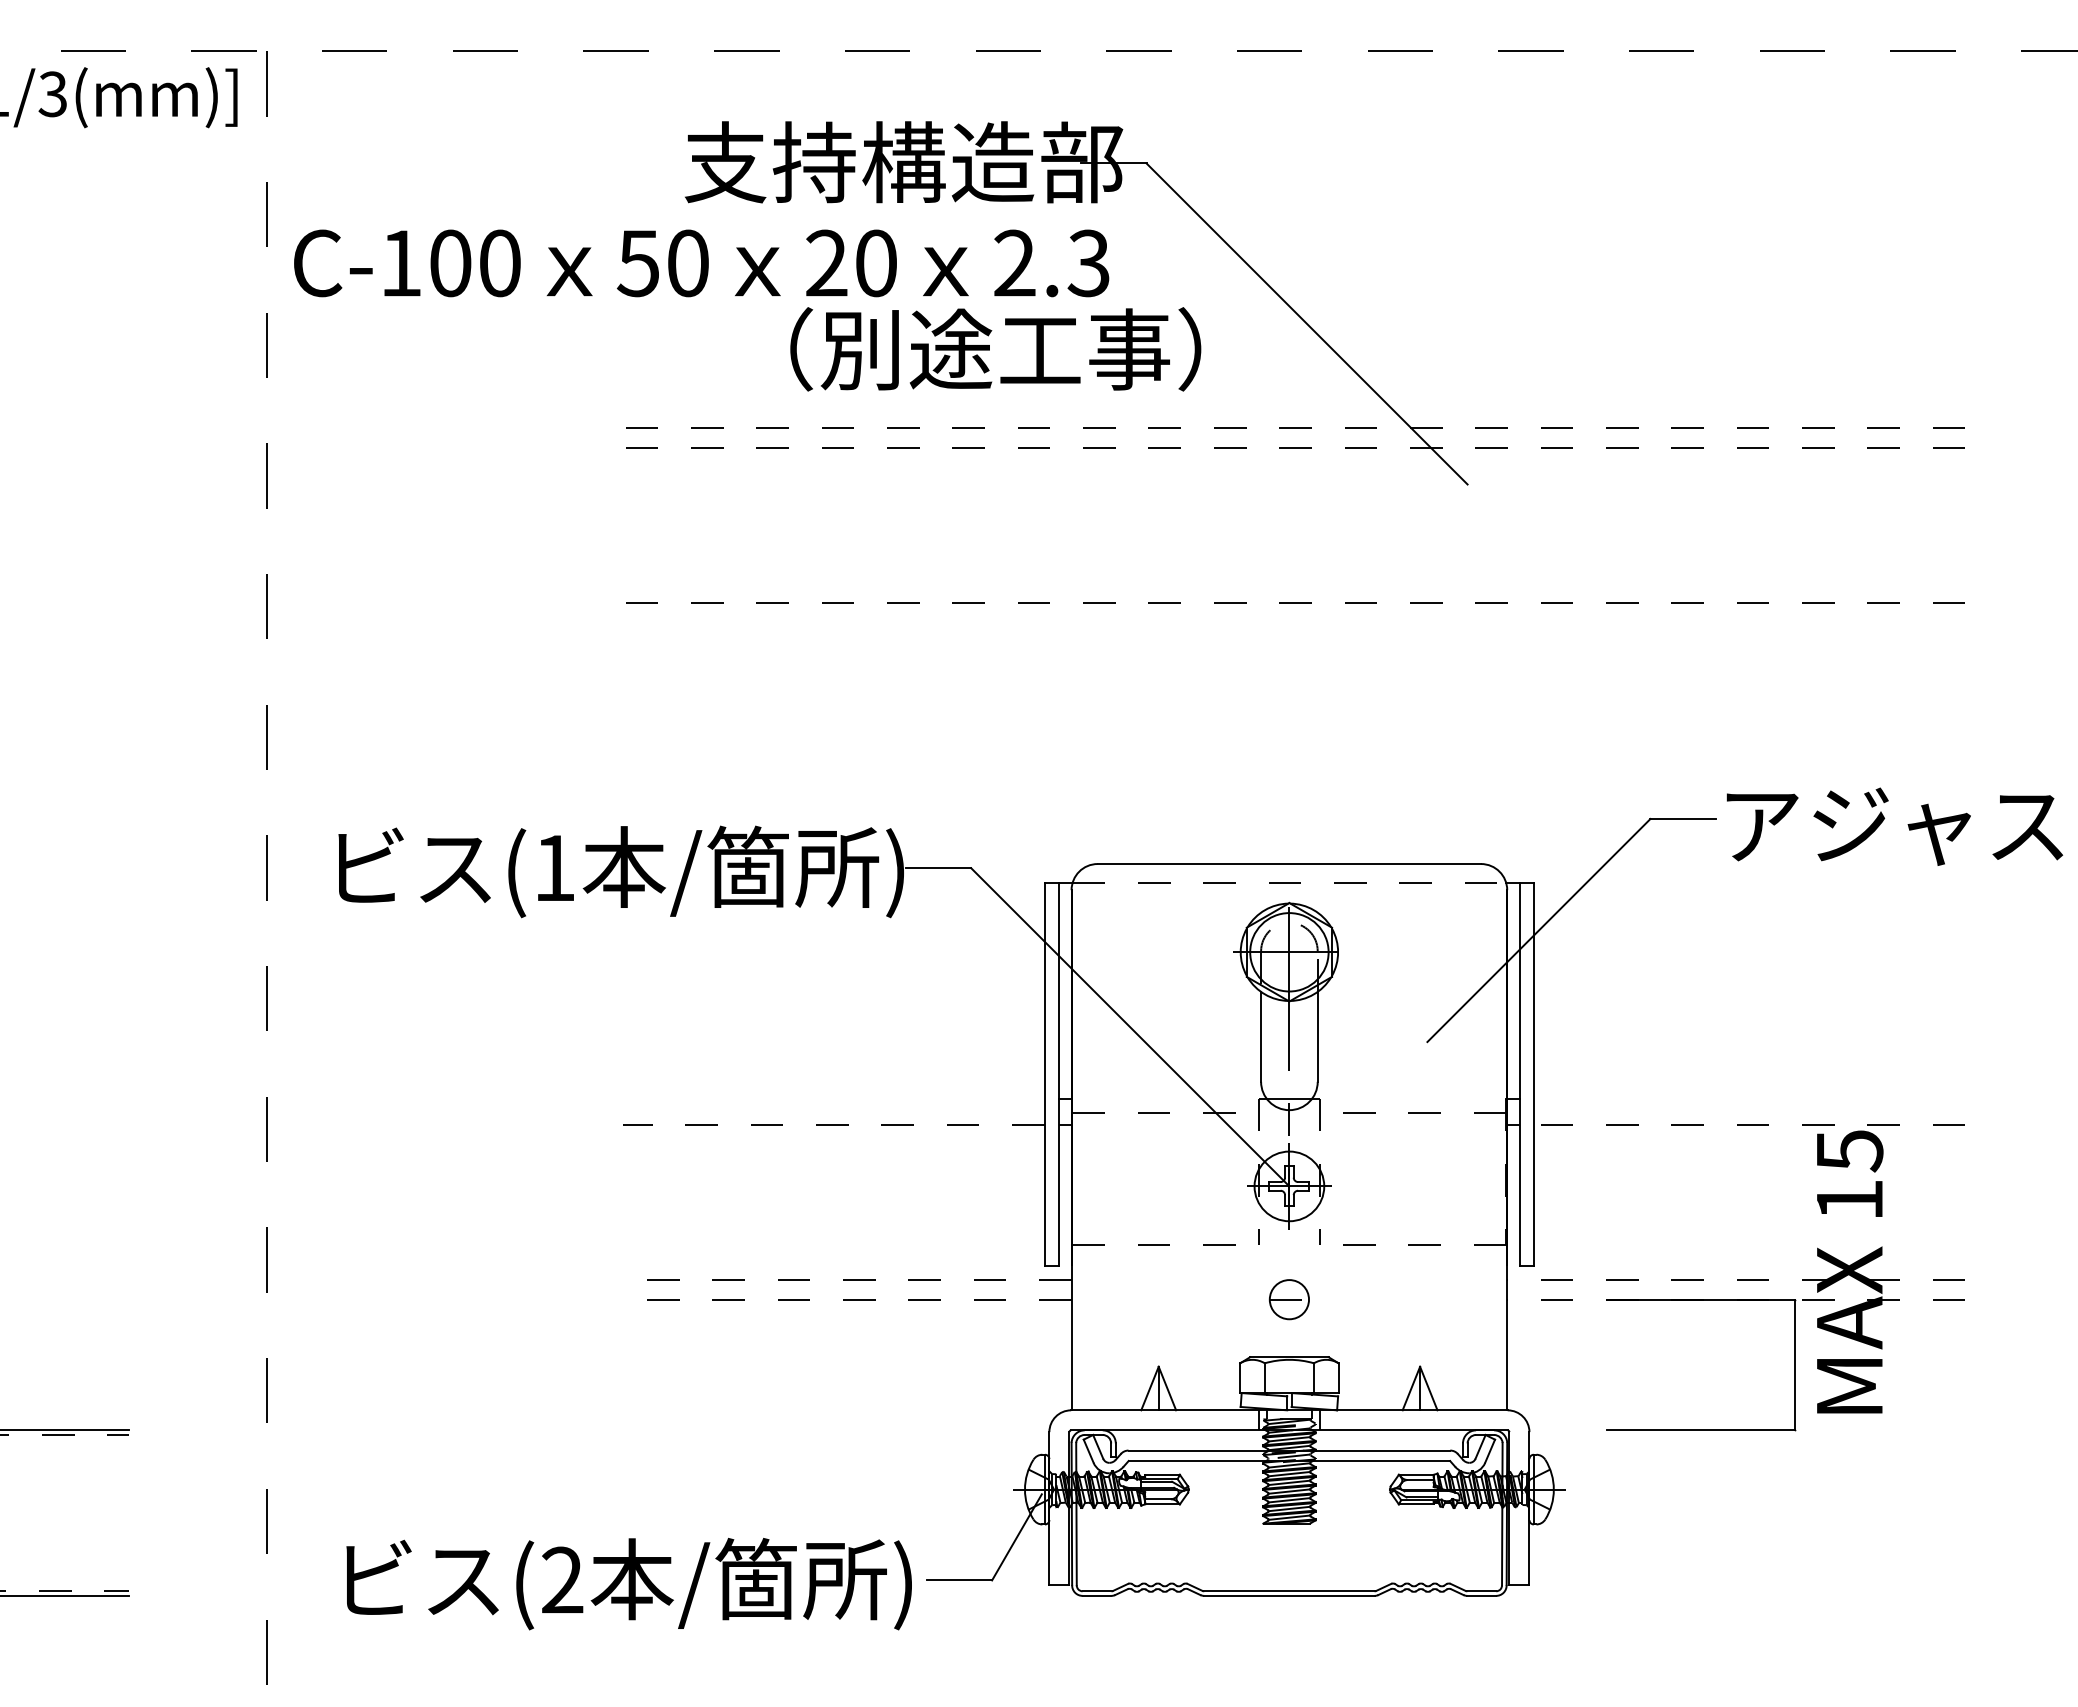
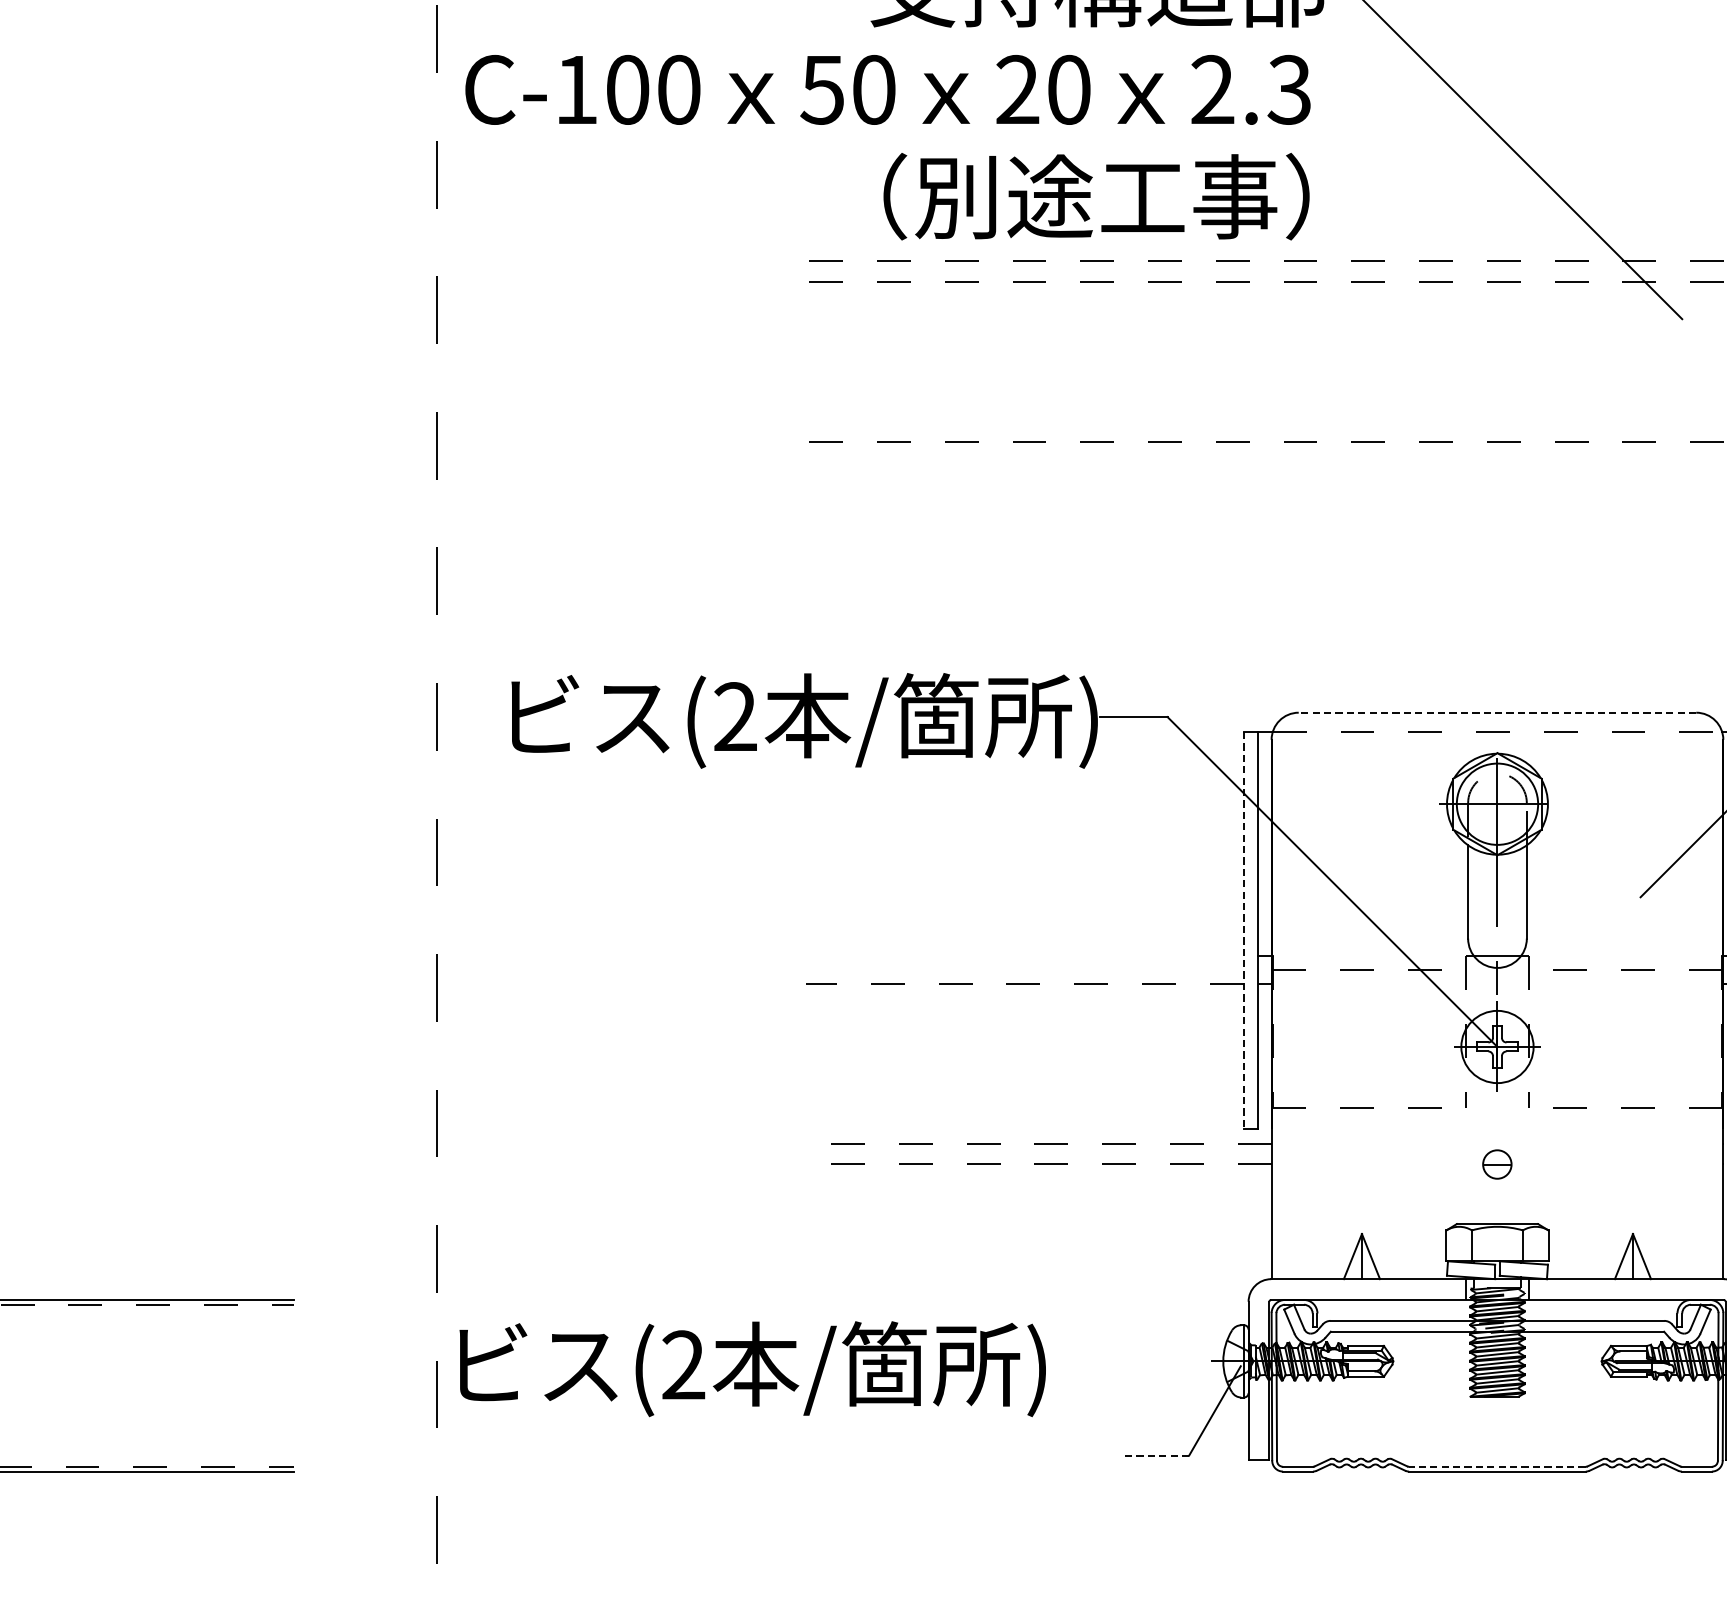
text: (995, 349) -> (1096, 196), moved
line: (1289, 864) -> (1497, 713), solid -> dashed
text: (554, 867) -> (735, 716), (1 -> (2
line: (1044, 1074) -> (1243, 930), solid -> dashed
part: (1288, 1299) -> (1496, 1164), size x0.7
line: (959, 1580) -> (1155, 1455), solid -> dashed
text: (628, 1584) -> (752, 1369), moved
line: (1288, 1591) -> (1496, 1467), solid -> dashed

